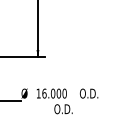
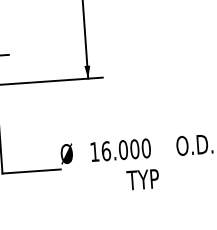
text: (62, 109) -> (144, 180), O.D. -> TYP

